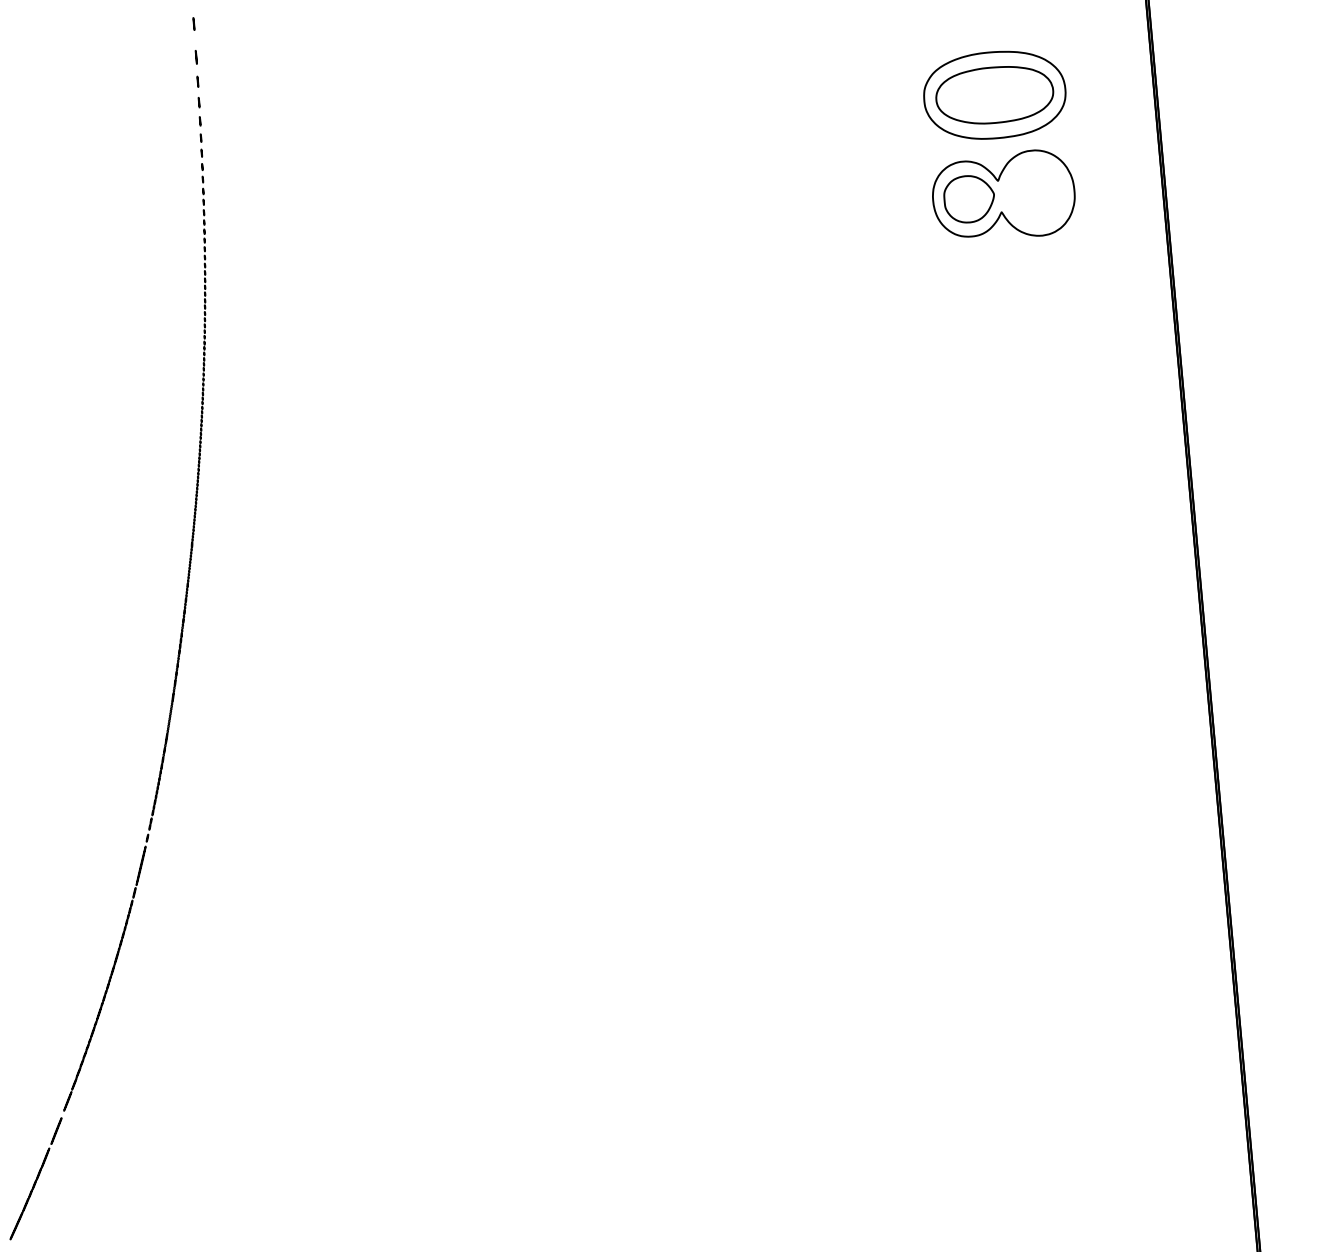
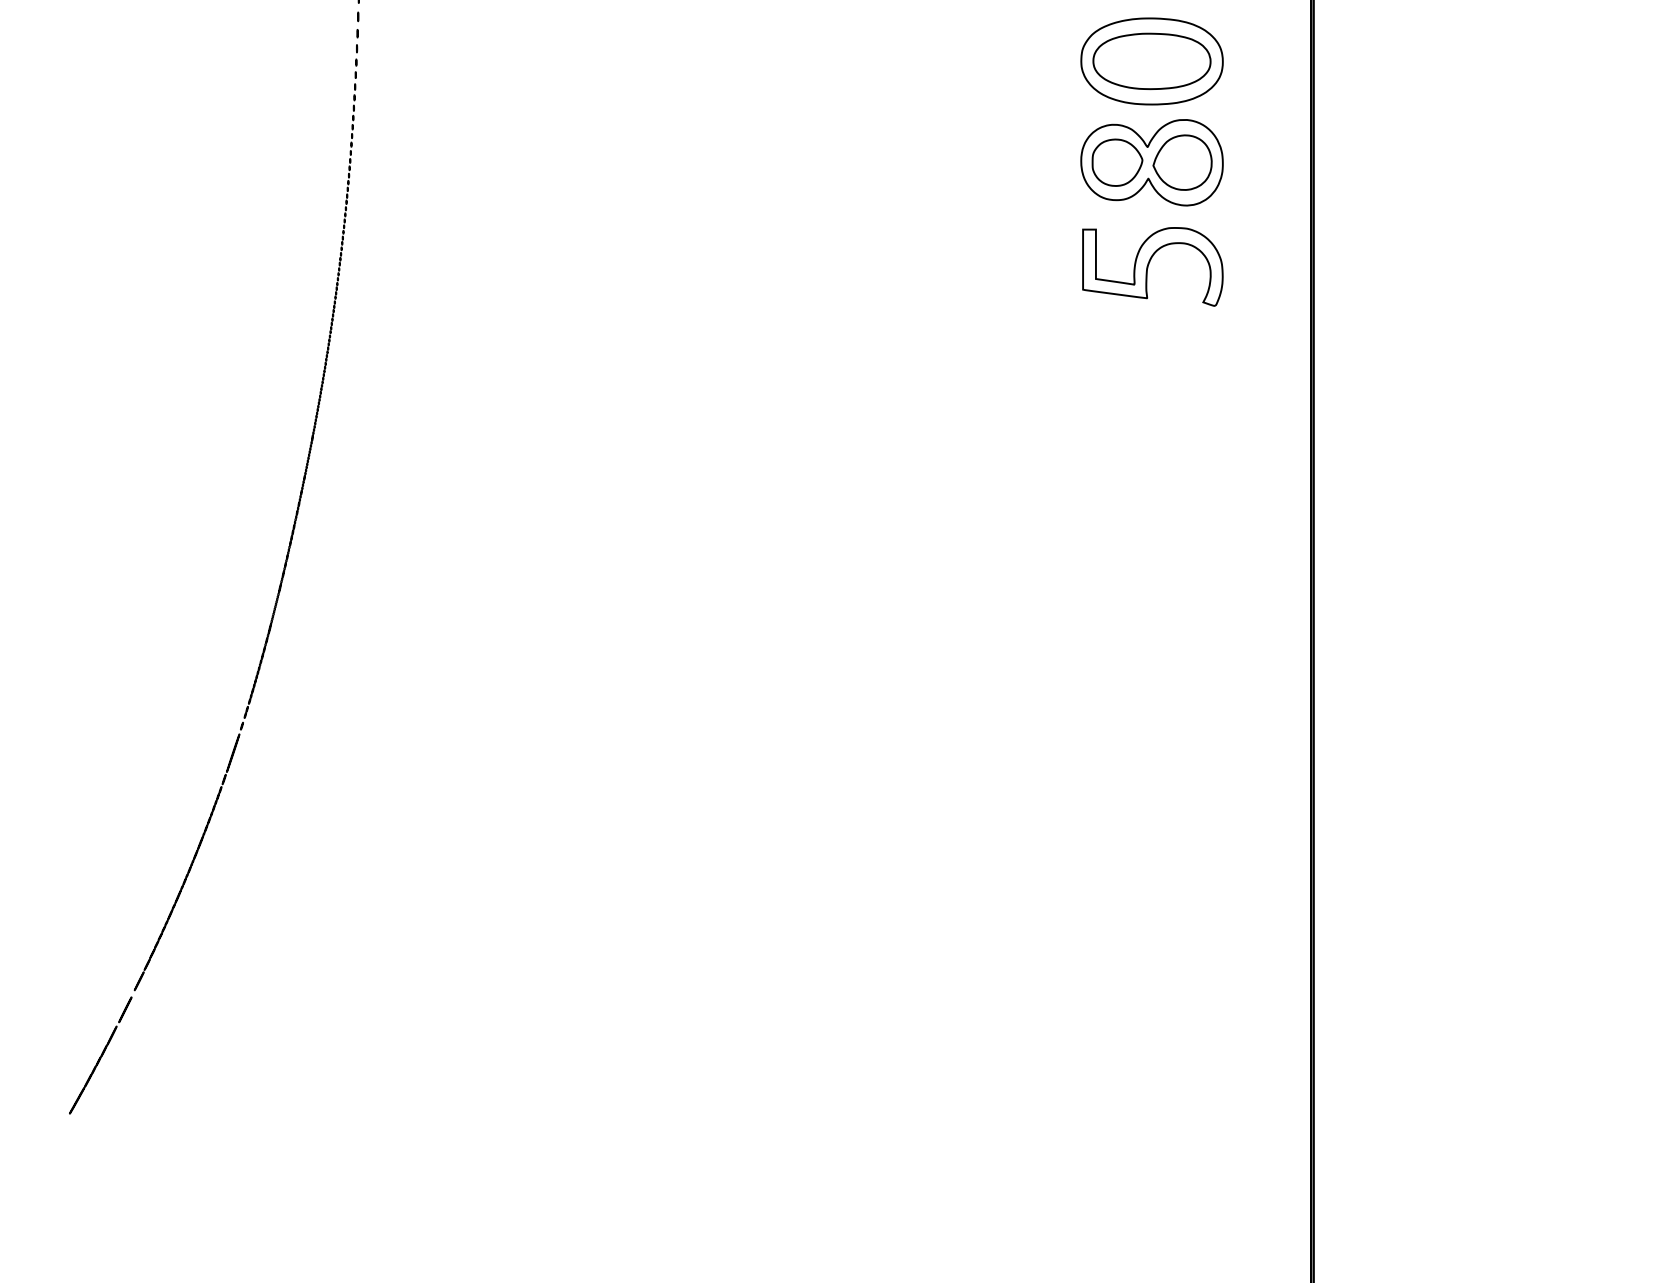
part: (1034, 193) -> (1182, 162), added
part: (1013, 299) -> (1152, 266), added

